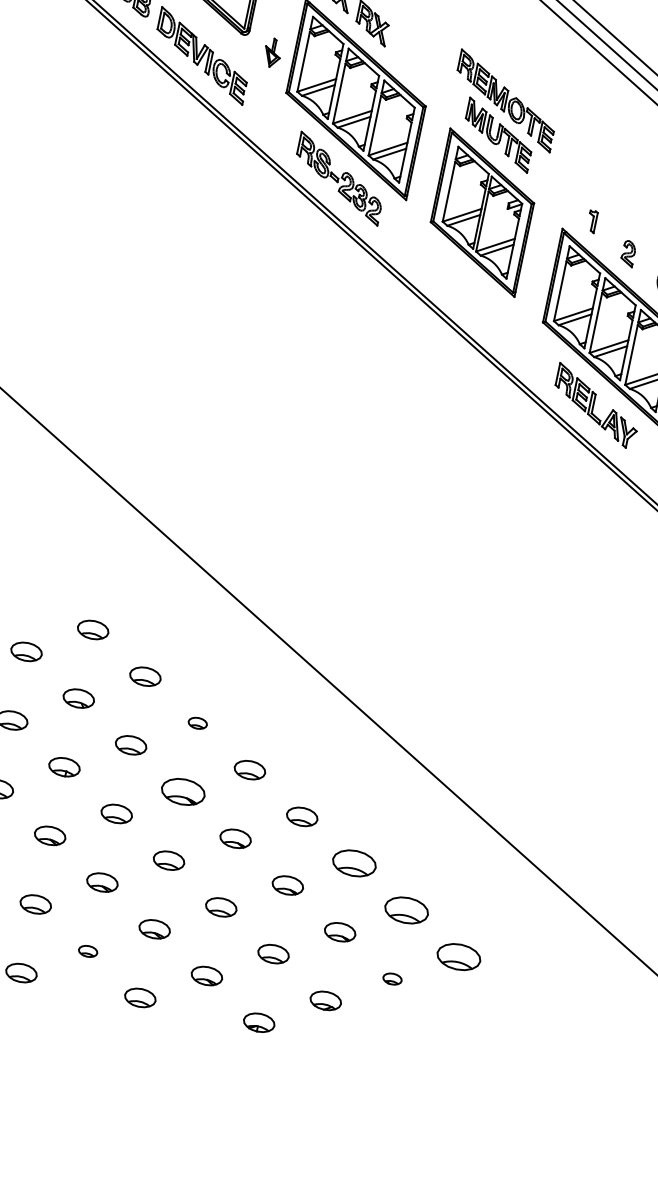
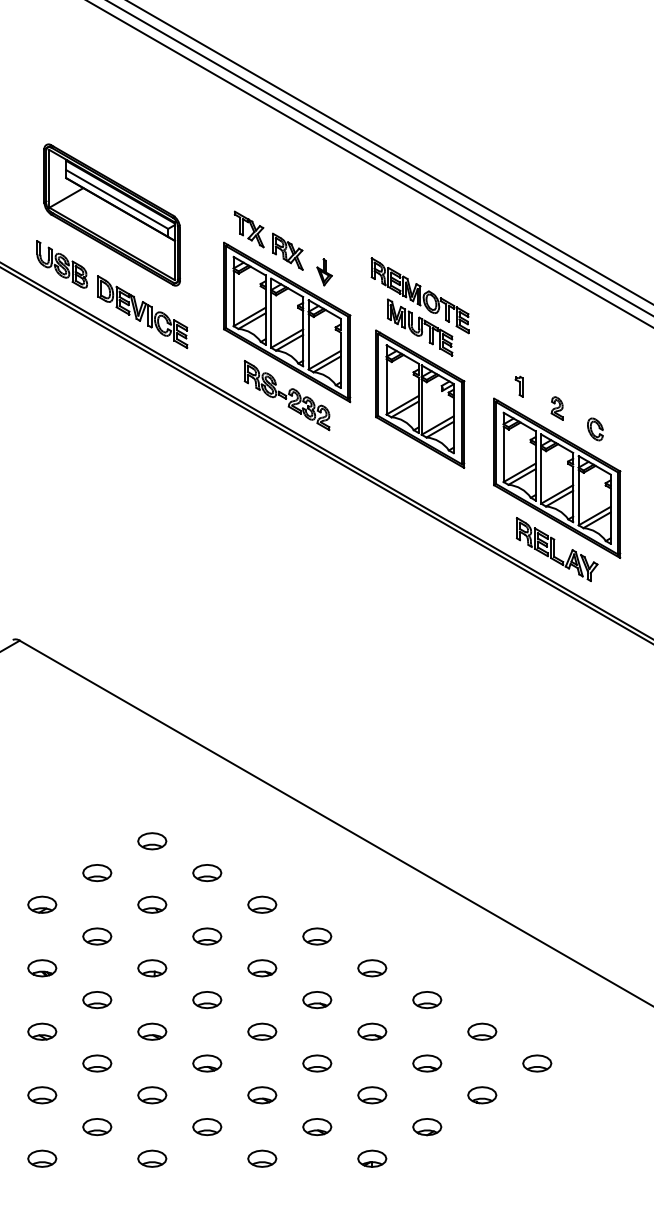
part: (272, 53) -> (324, 272), moved
part: (198, 723) -> (262, 904), size x1.67
part: (183, 792) -> (262, 968), size x0.71
part: (354, 864) -> (427, 1000), size x0.71
part: (407, 910) -> (482, 1031), size x0.71
part: (88, 951) -> (207, 1127), size x1.67
part: (459, 957) -> (537, 1063), size x0.71
part: (392, 979) -> (482, 1095), size x1.67

